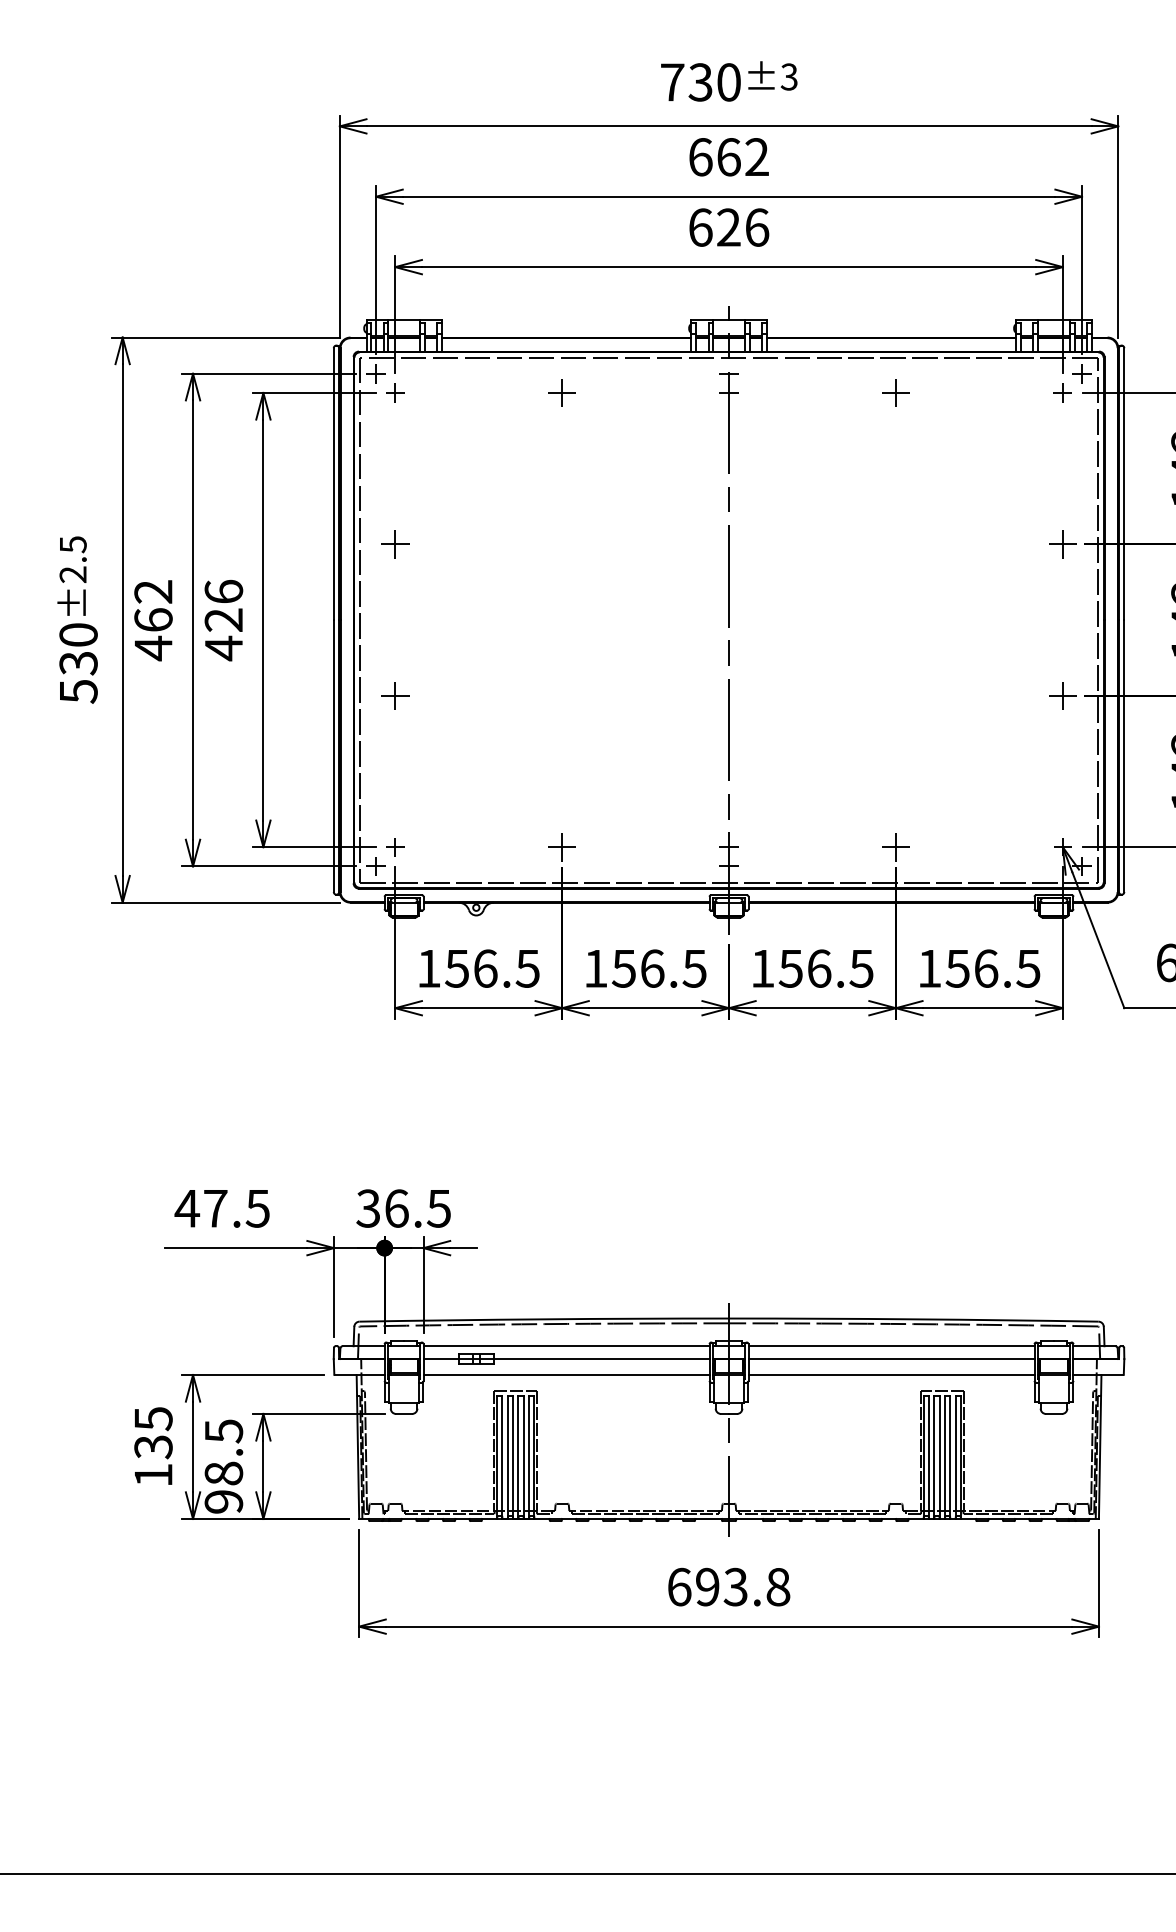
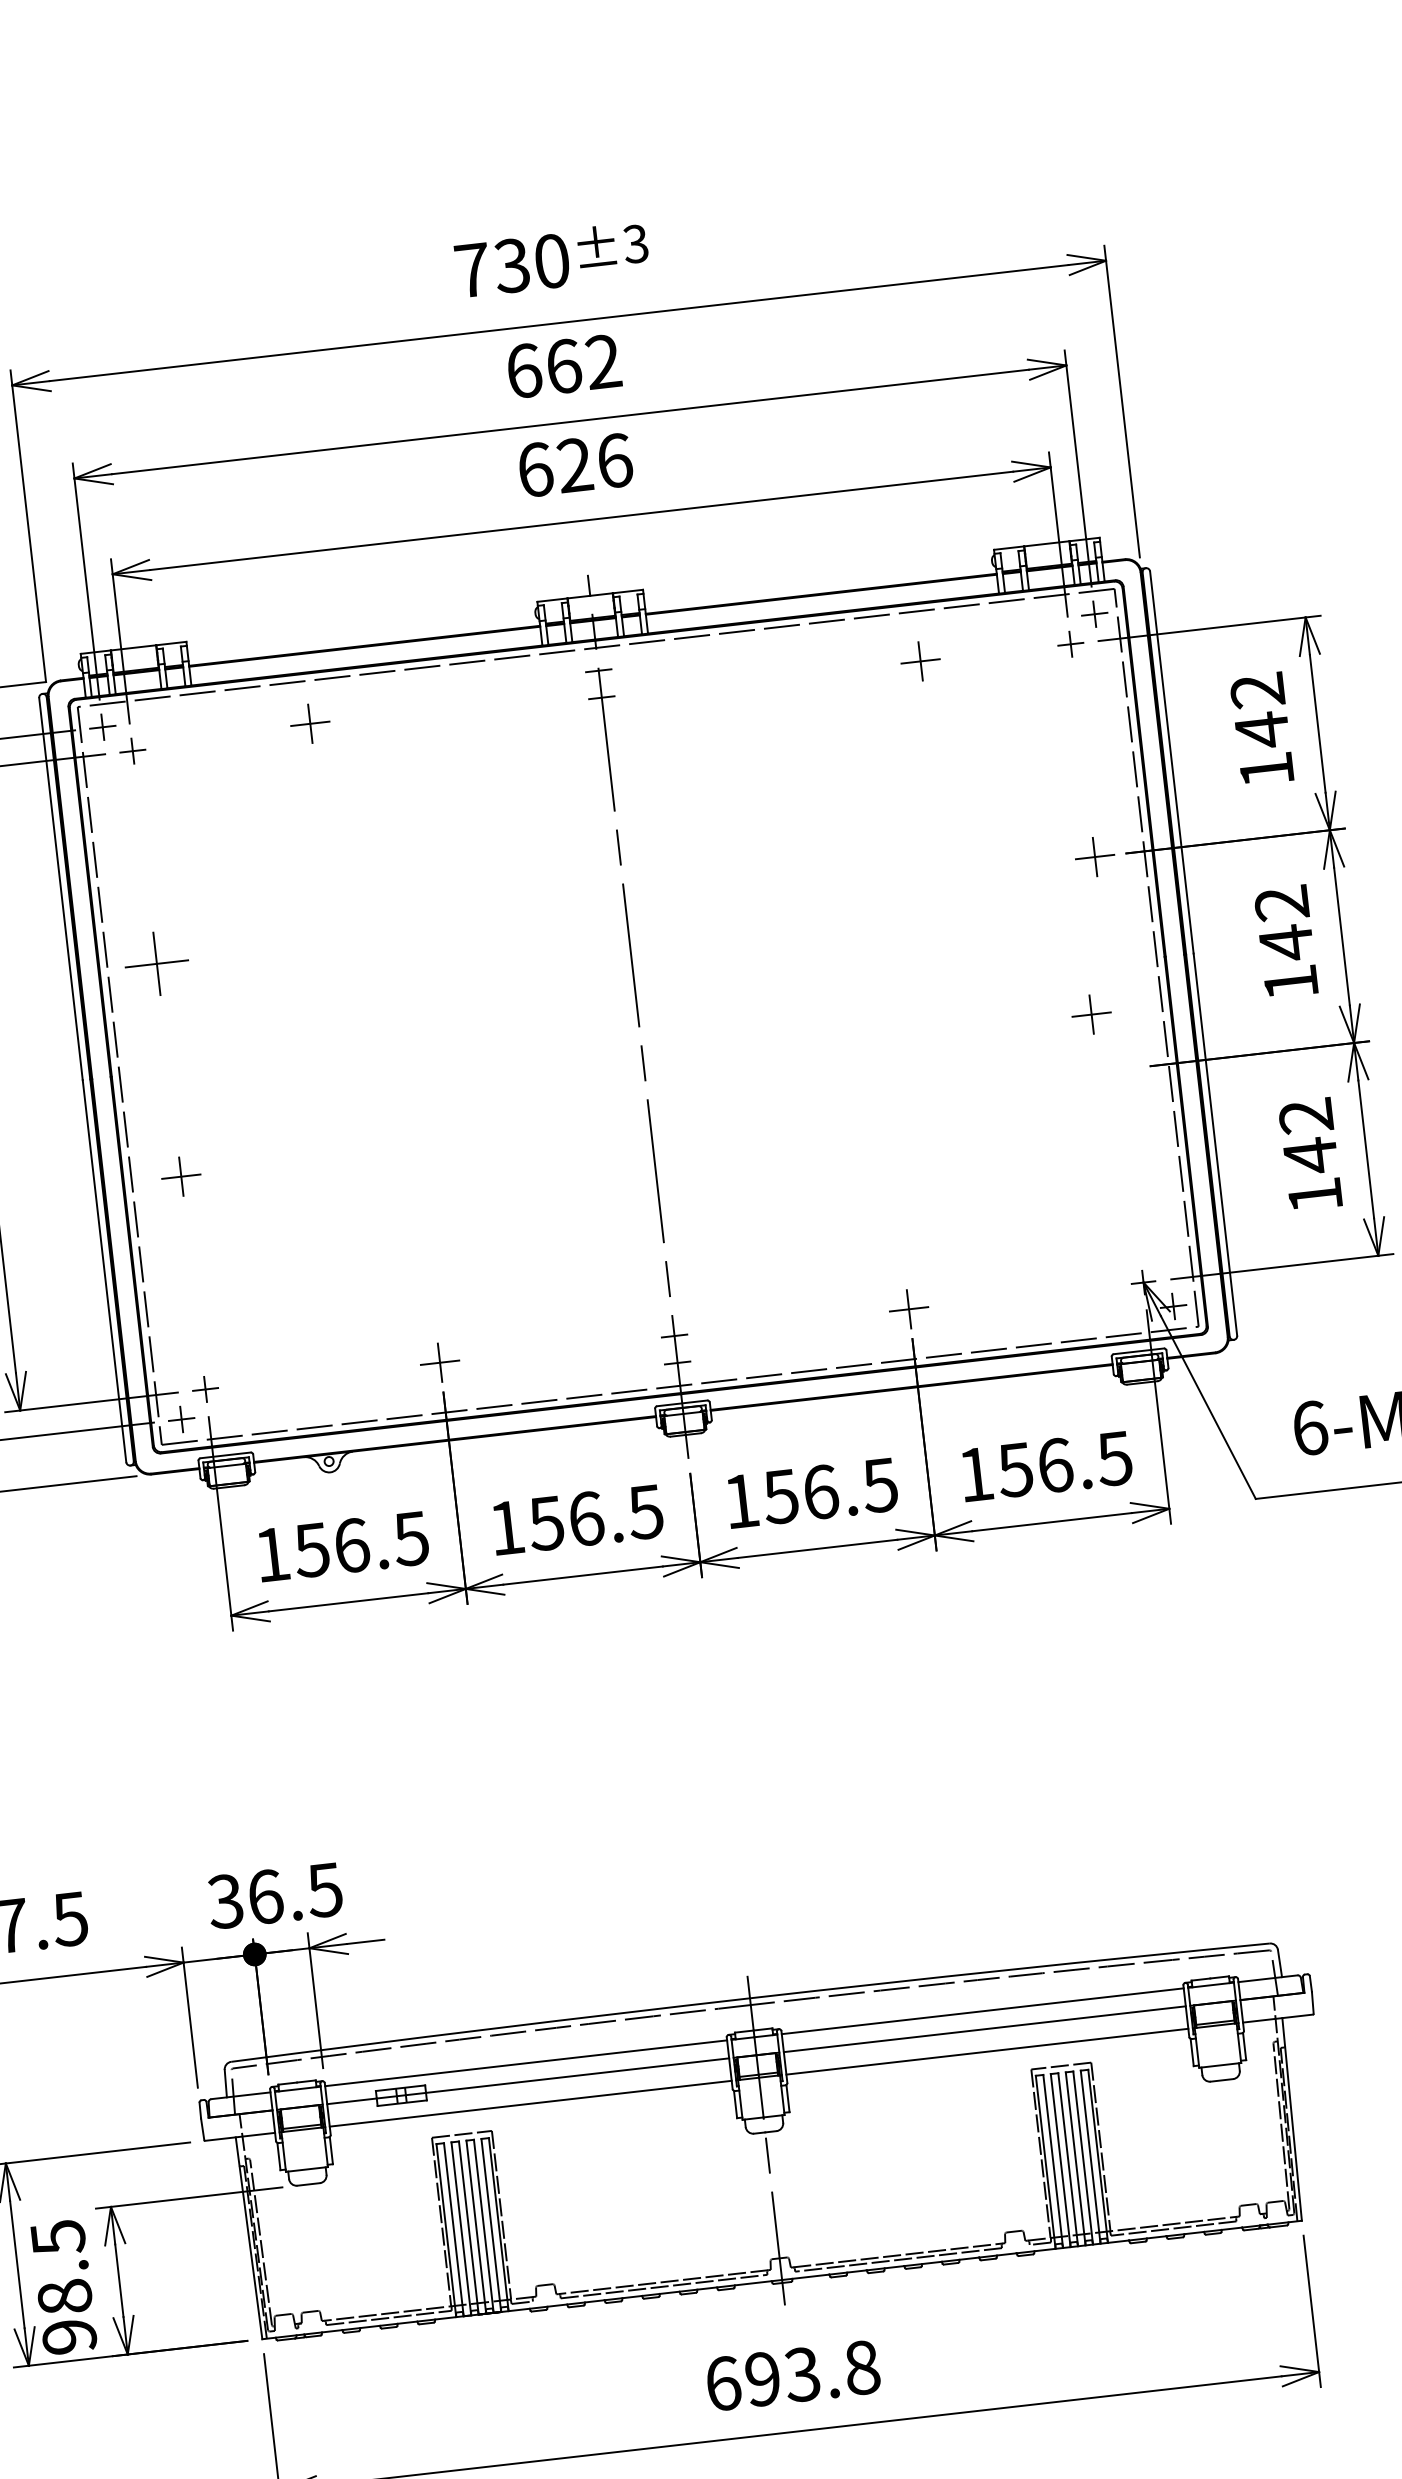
part: (561, 392) -> (309, 723), moved
part: (895, 392) -> (919, 660), moved
part: (395, 544) -> (157, 964), size x1.6
part: (1062, 695) -> (1091, 1014), moved

